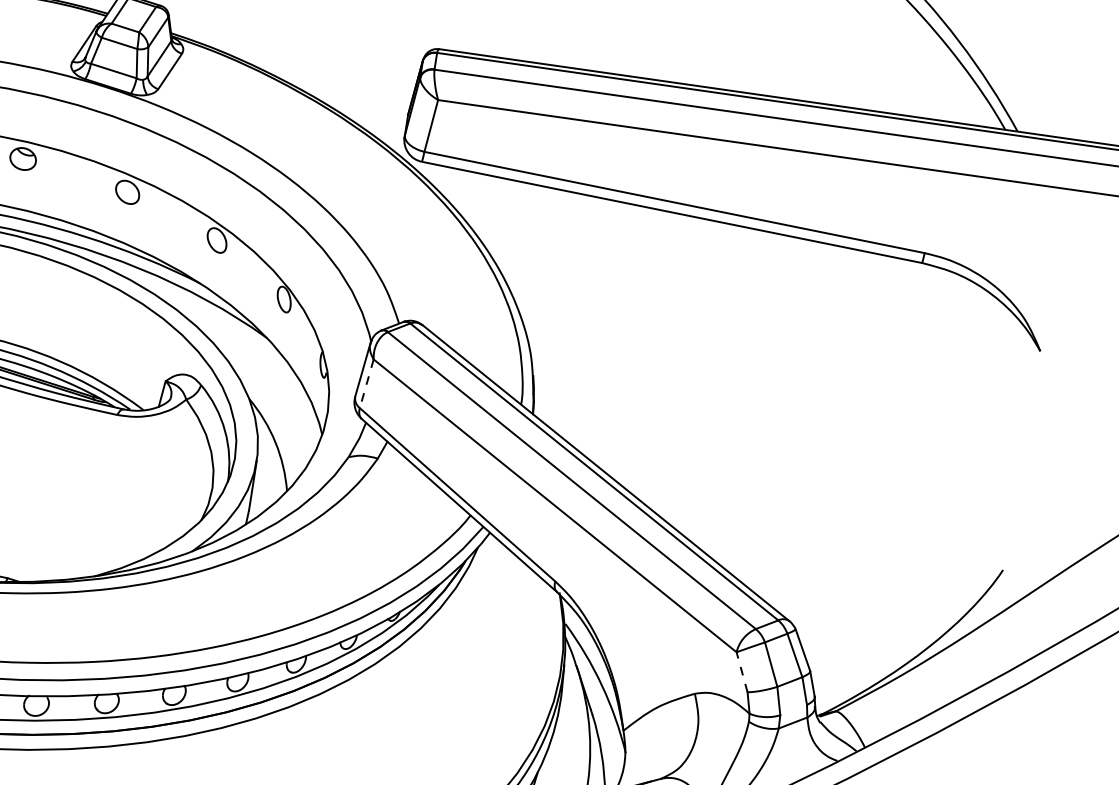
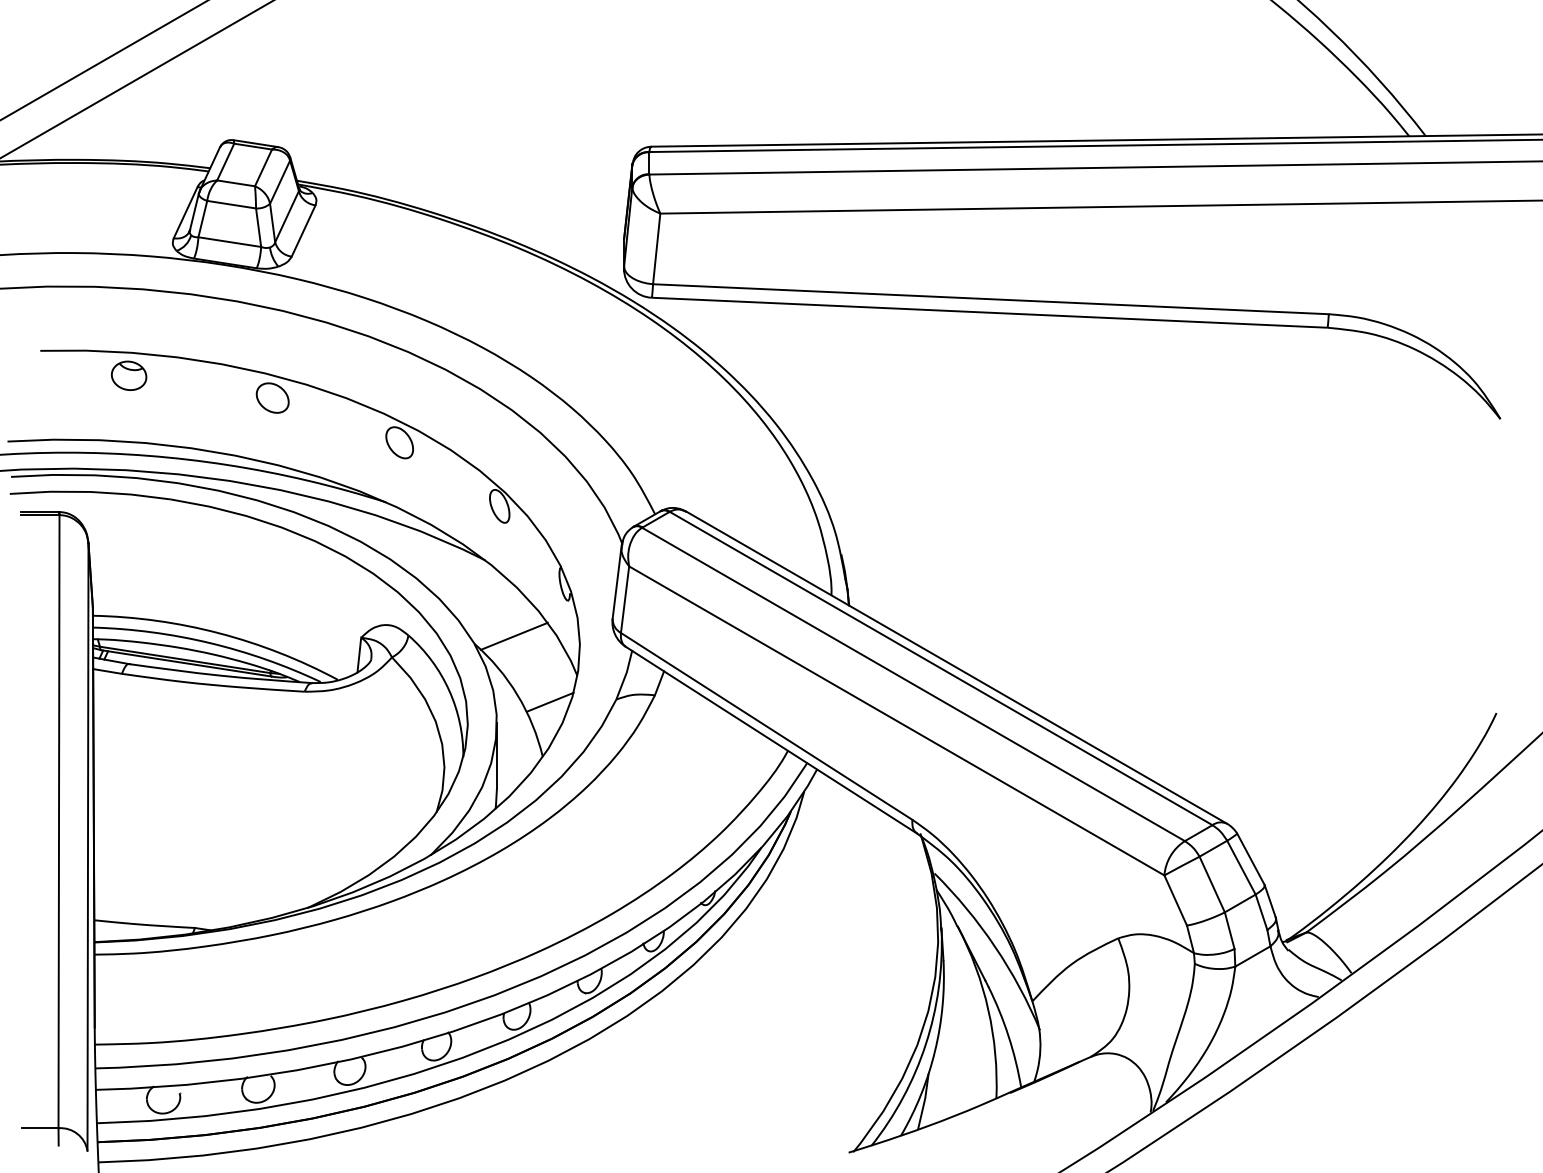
line: (367, 383) -> (625, 599), dashed -> solid
line: (279, 397) -> (513, 635), added
line: (298, 450) -> (549, 701), added
line: (741, 672) -> (1175, 900), dashed -> solid

